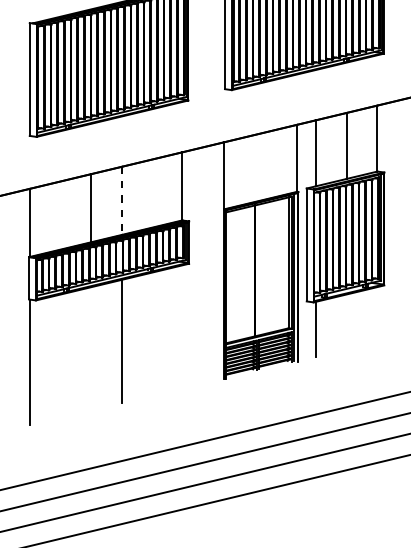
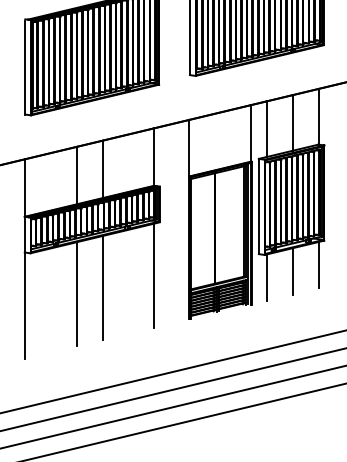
line: (122, 201) -> (103, 169), dashed -> solid
line: (377, 314) -> (318, 265), added
line: (346, 321) -> (292, 271), added
line: (182, 326) -> (154, 275), added
line: (91, 348) -> (77, 293), added

